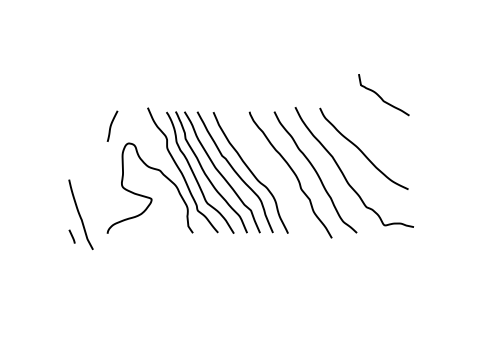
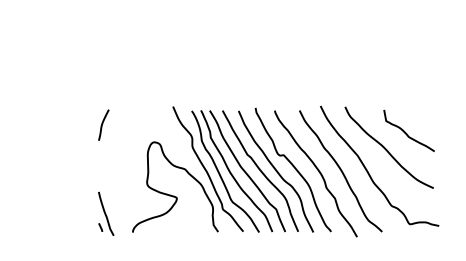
curve: (381, 97) -> (406, 133), moved
curve: (112, 124) -> (103, 123), moved
curve: (268, 169) -> (293, 168), added
part: (80, 215) -> (105, 214), size x0.62

